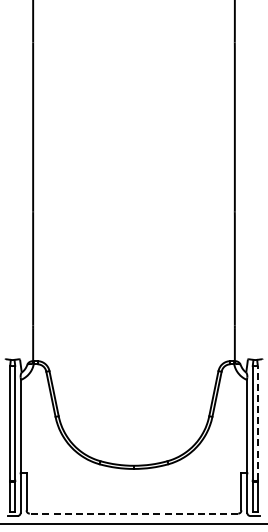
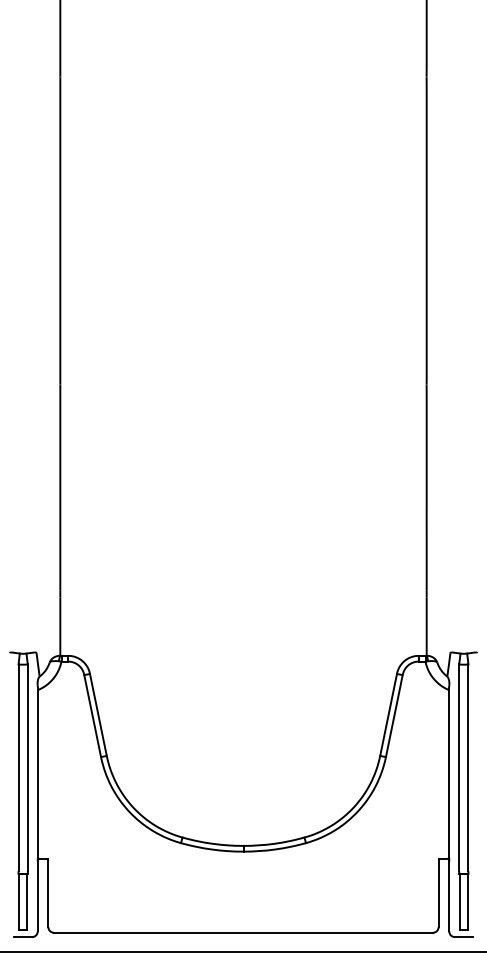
line: (257, 422) -> (467, 767), dashed -> solid
line: (133, 513) -> (242, 932), dashed -> solid

